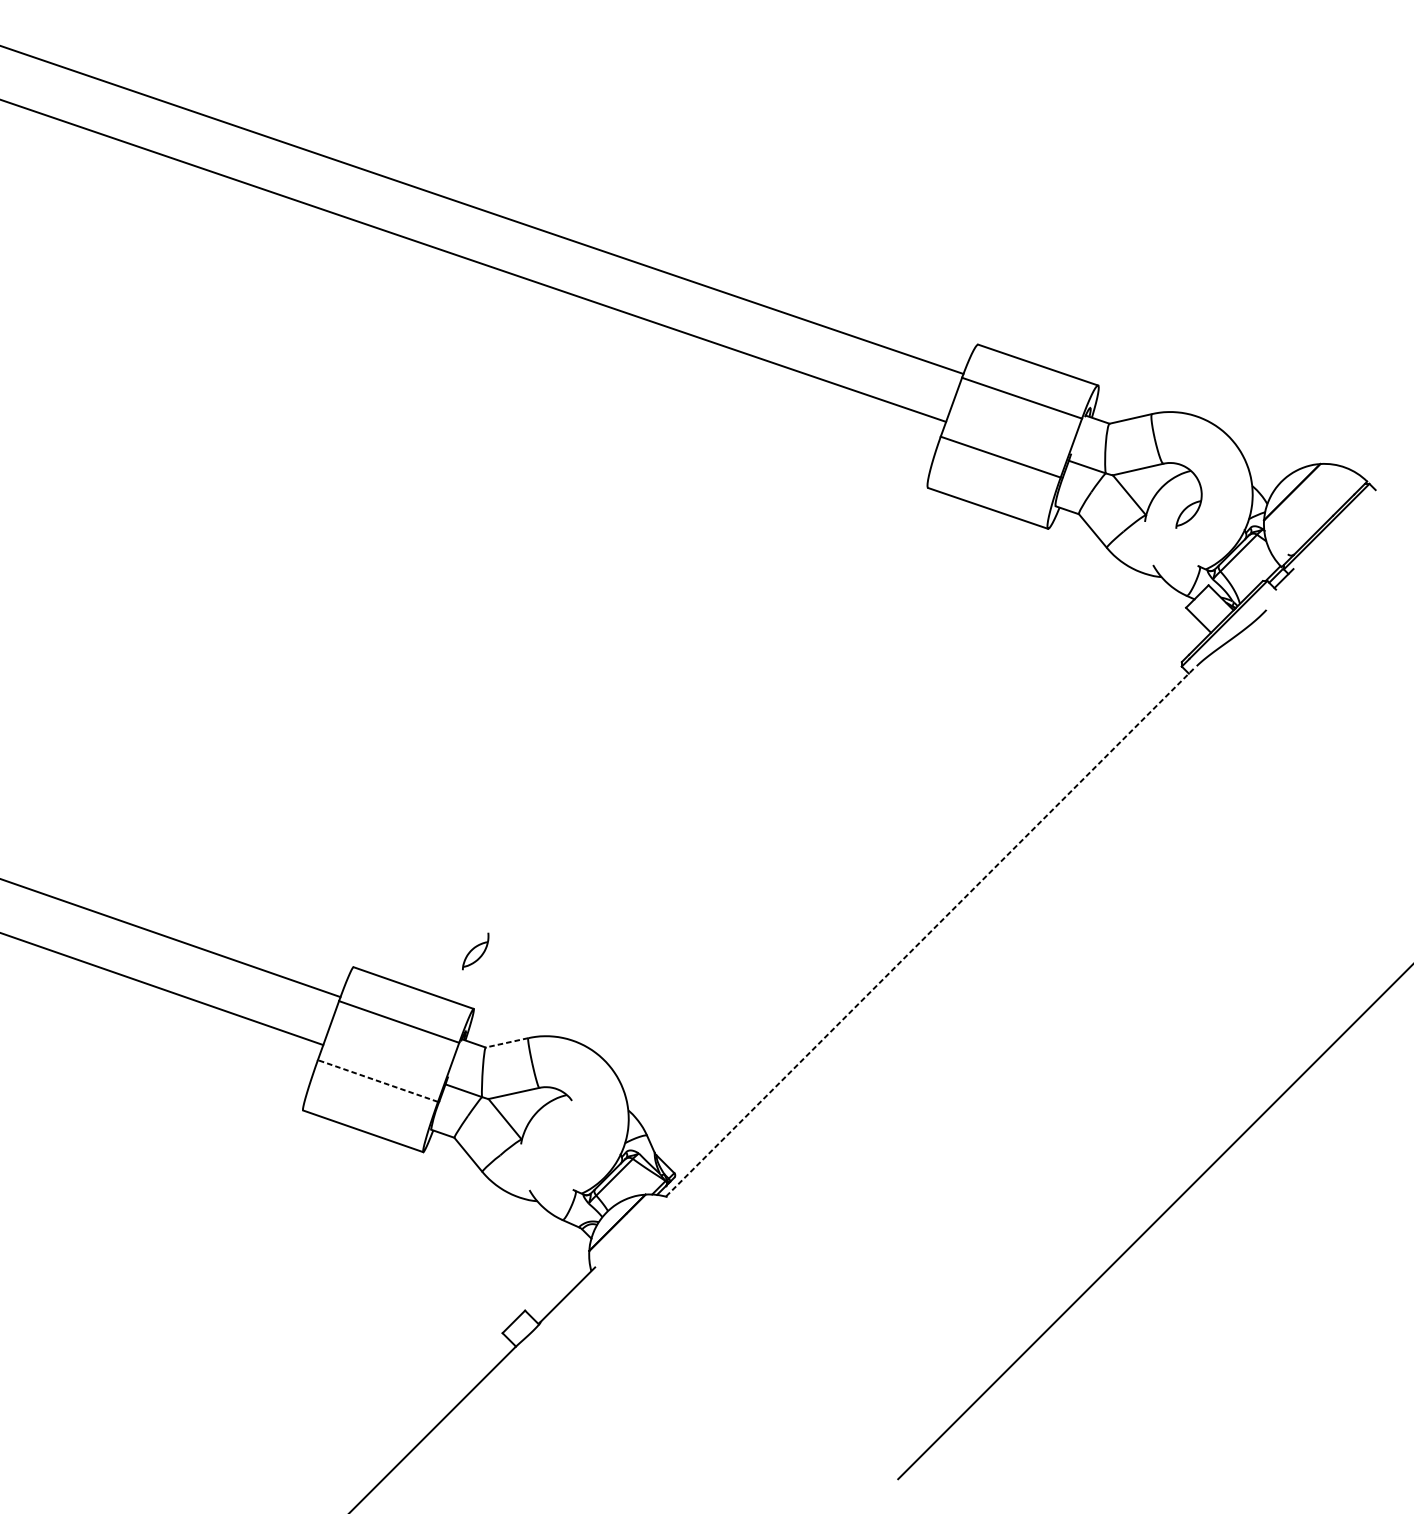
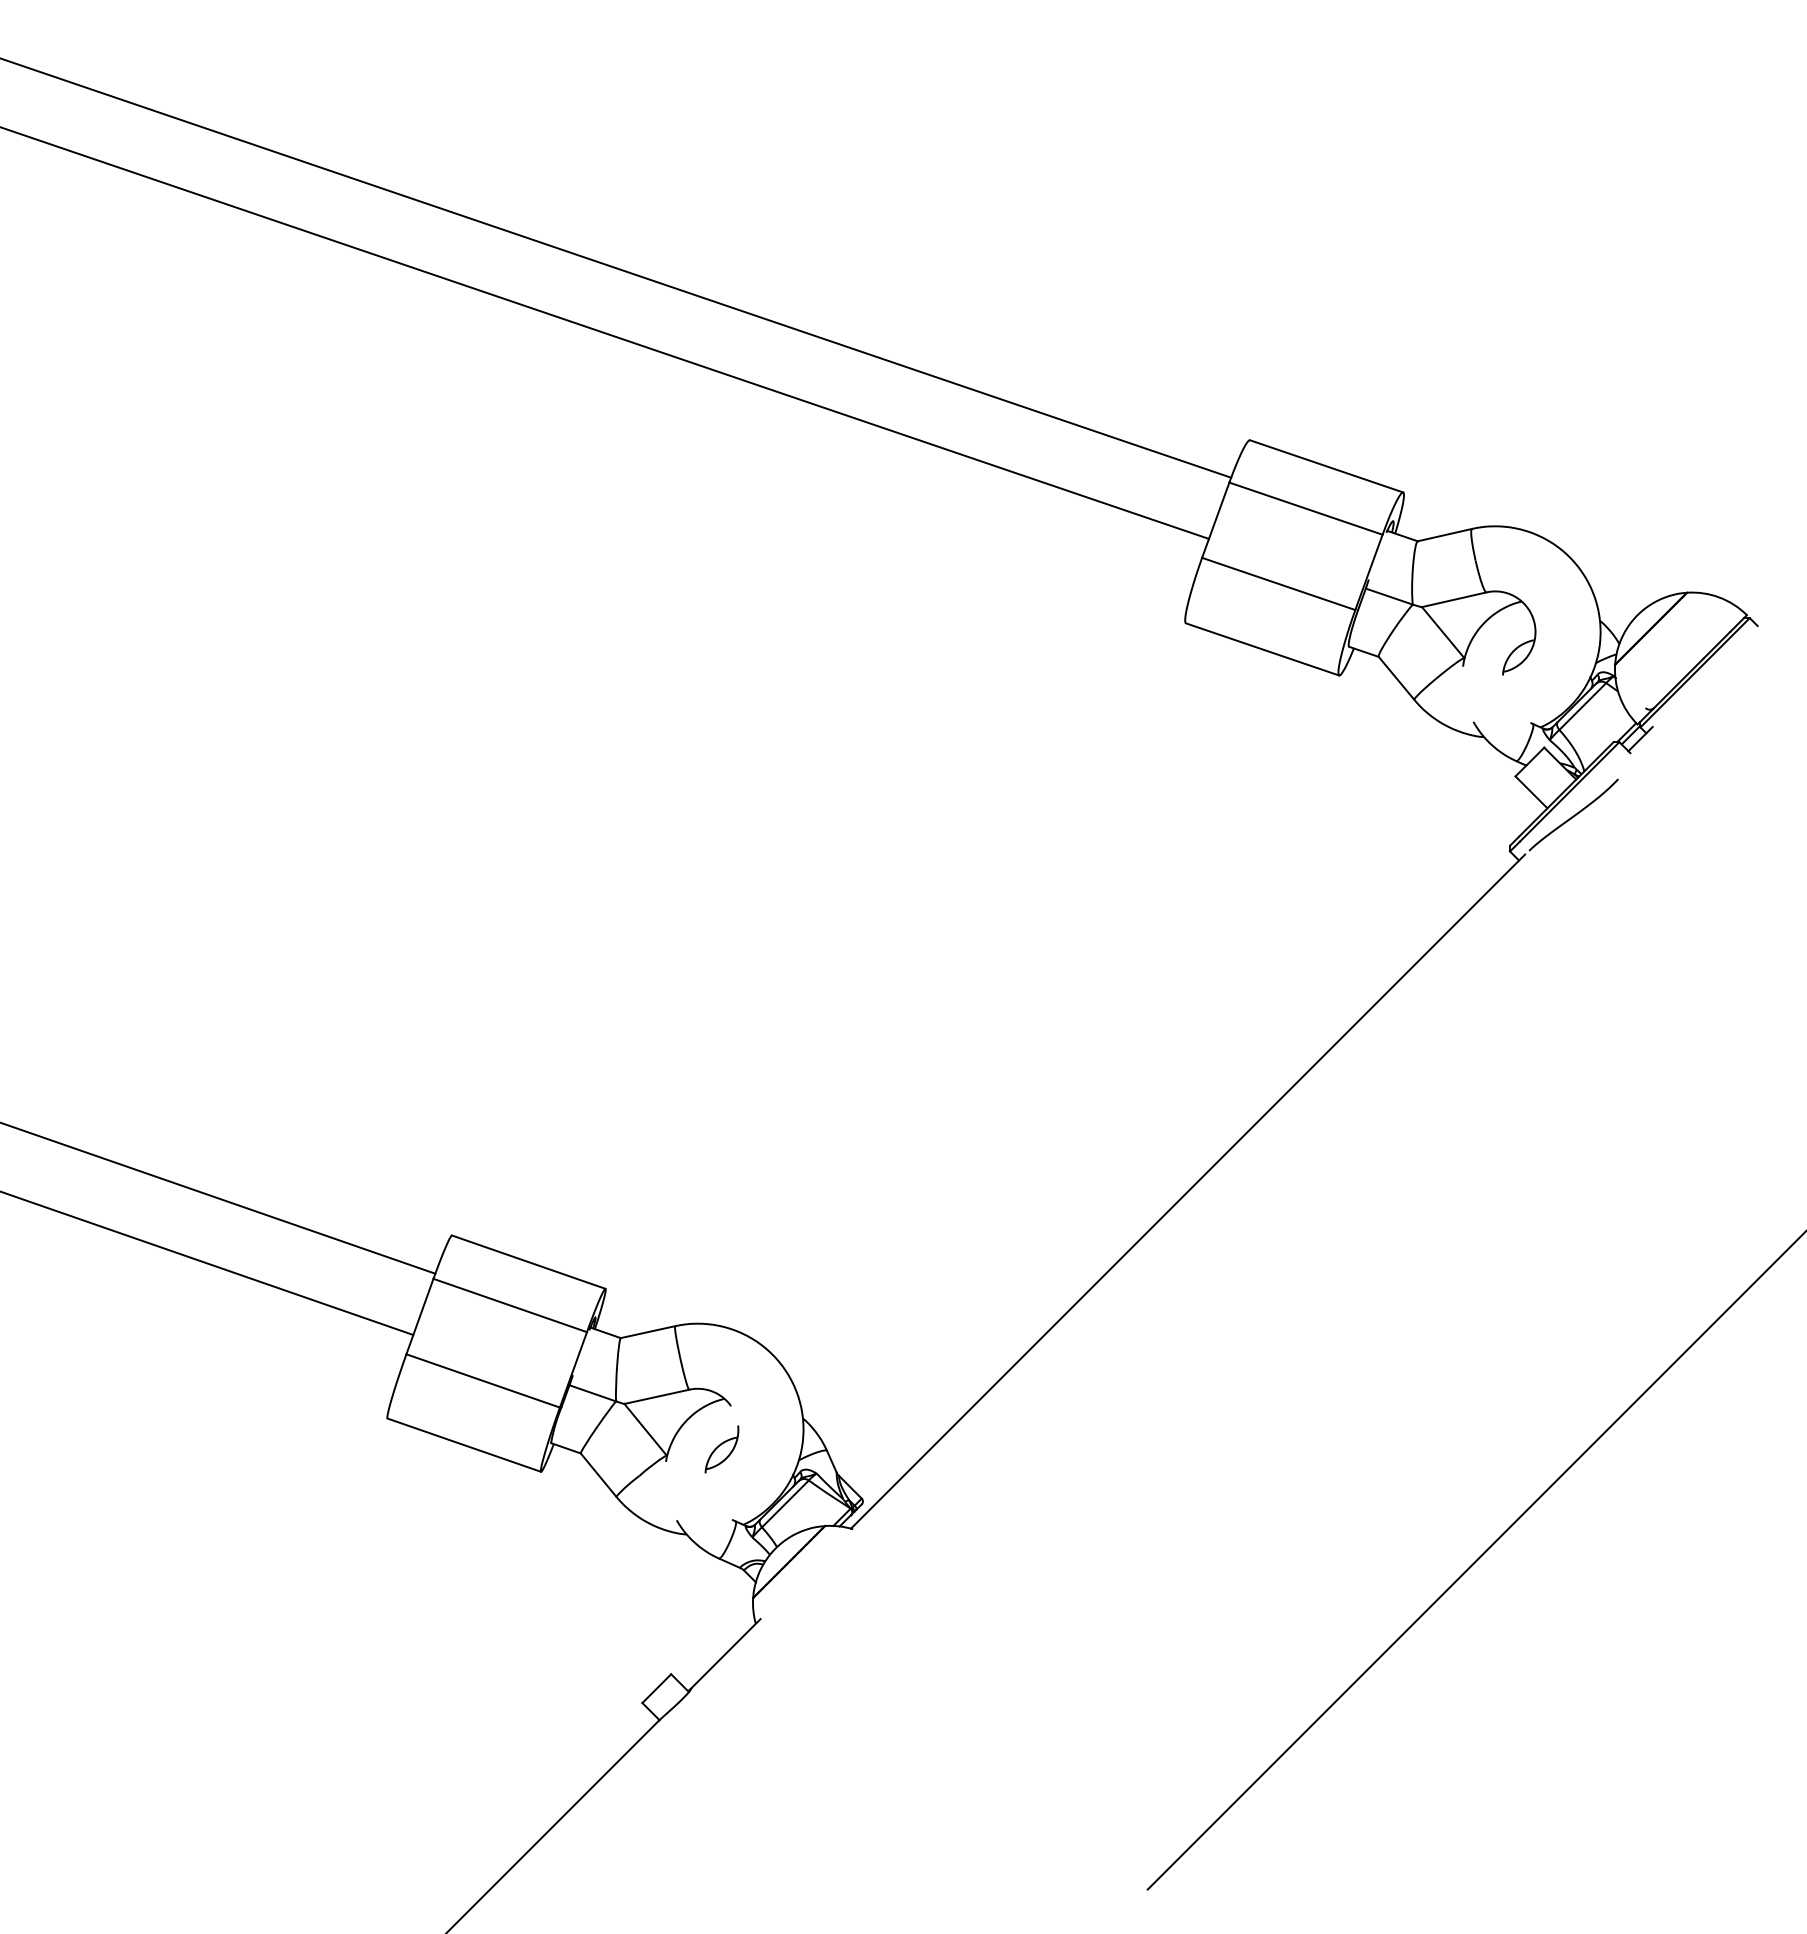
line: (930, 932) -> (1188, 1191), dashed -> solid
part: (475, 951) -> (721, 1449), moved
line: (506, 1043) -> (647, 1332), dashed -> solid
line: (377, 1080) -> (482, 1380), dashed -> solid

